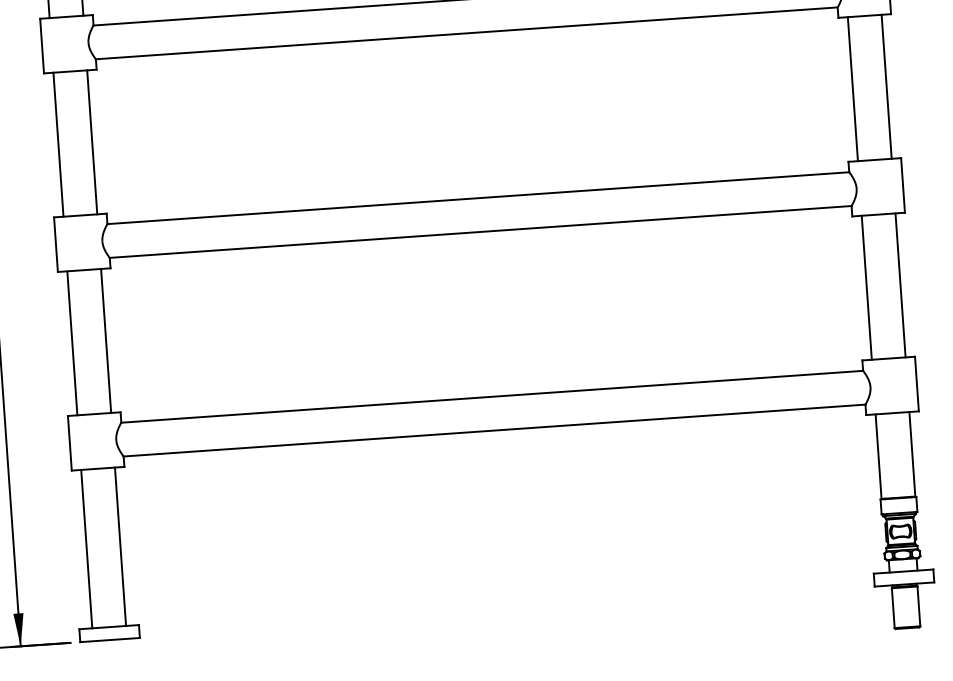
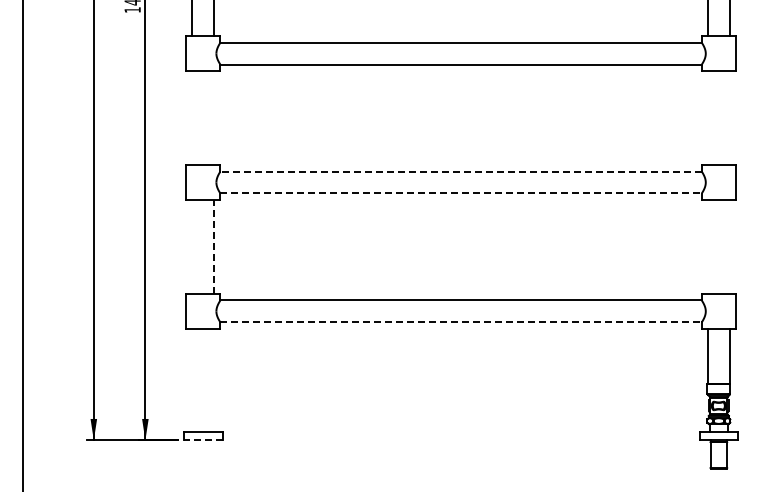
line: (886, 85) -> (729, 117), removed
line: (852, 88) -> (707, 117), removed
line: (92, 141) -> (214, 117), removed
line: (58, 143) -> (192, 117), removed
line: (478, 198) -> (461, 171), solid -> dashed
line: (481, 231) -> (461, 193), solid -> dashed
line: (900, 284) -> (729, 246), removed
line: (866, 287) -> (707, 246), removed
line: (106, 340) -> (214, 246), solid -> dashed
line: (72, 342) -> (192, 246), removed
line: (495, 430) -> (461, 322), solid -> dashed
line: (120, 546) -> (214, 380), removed
line: (86, 549) -> (192, 380), removed
line: (108, 640) -> (202, 440), solid -> dashed

